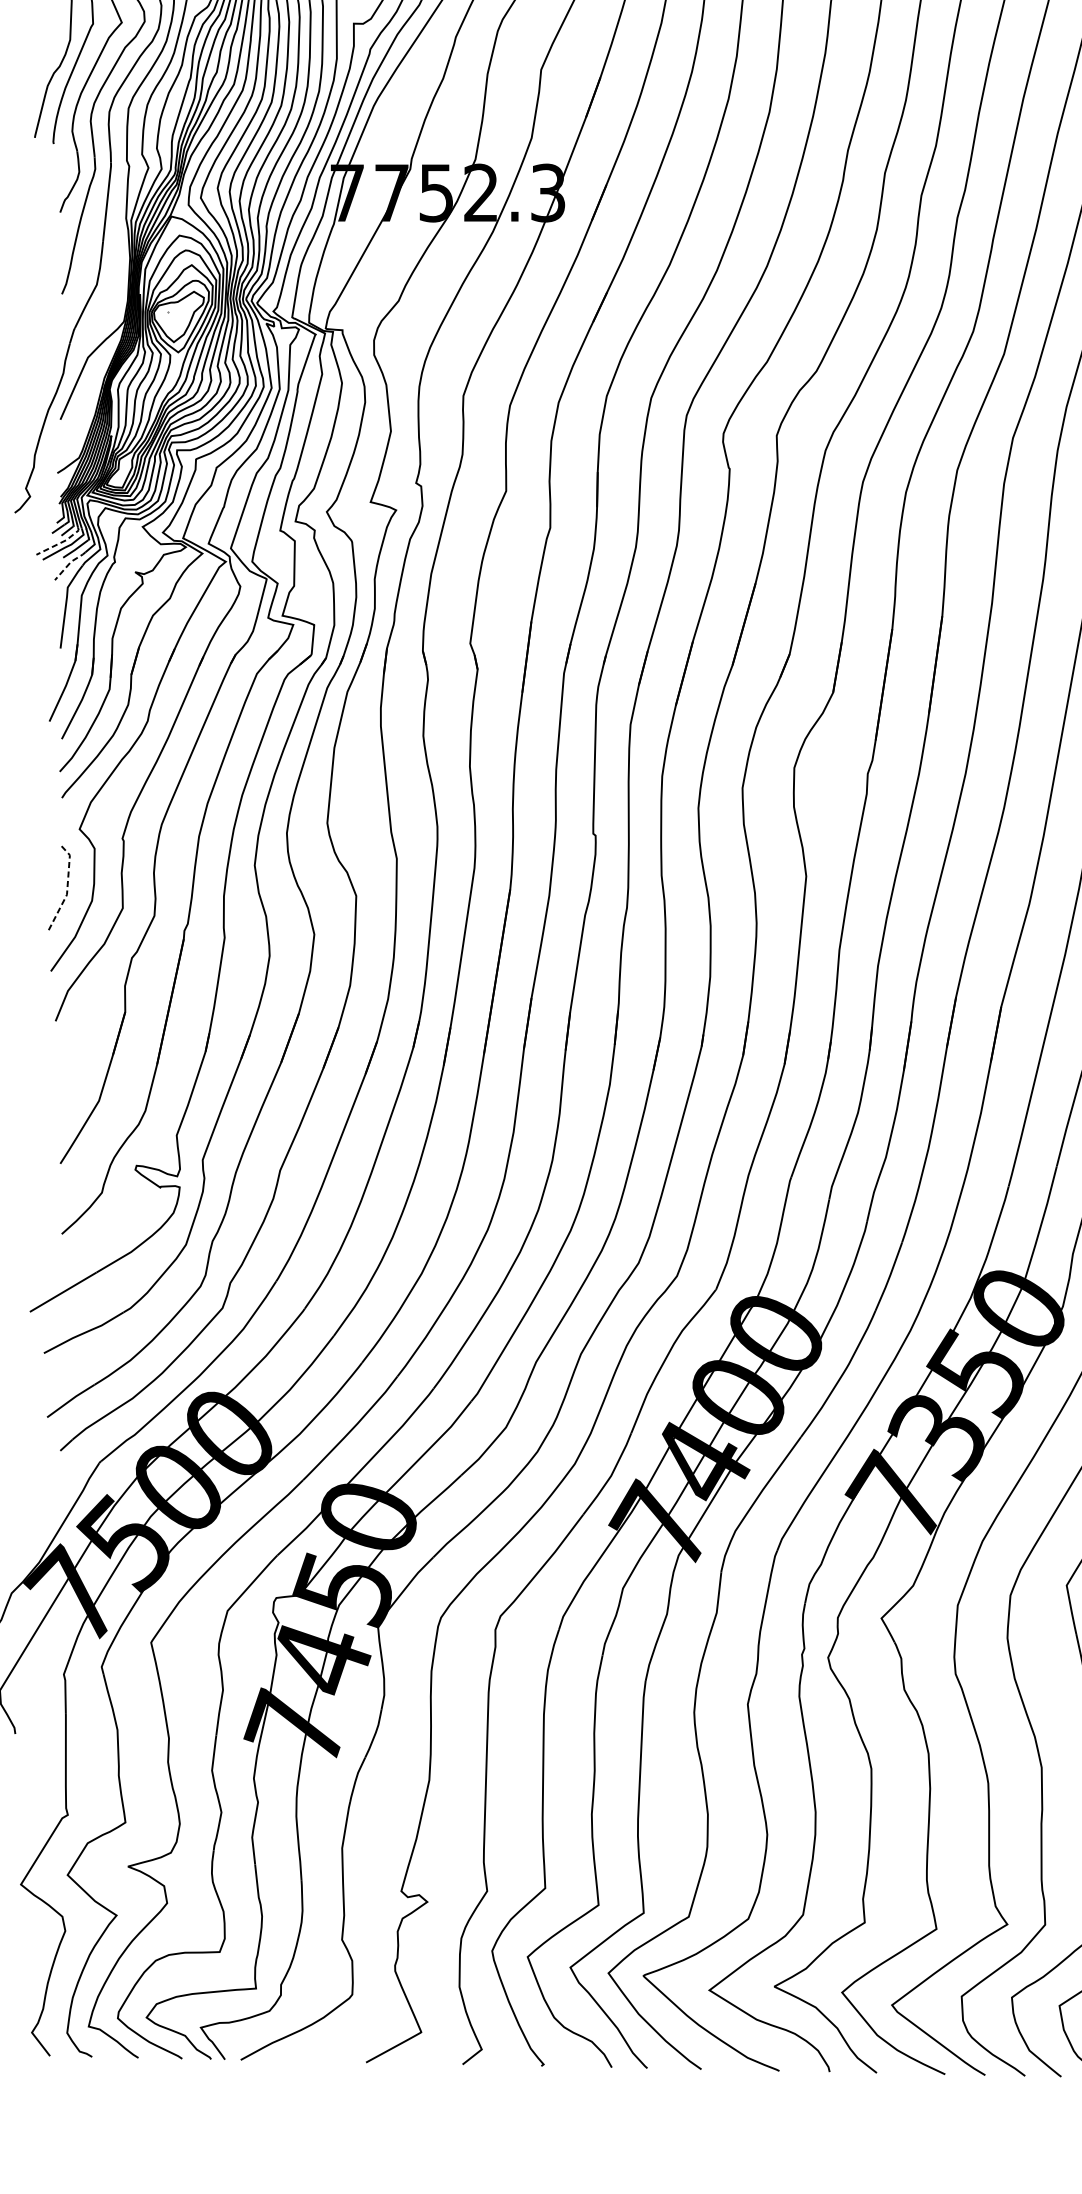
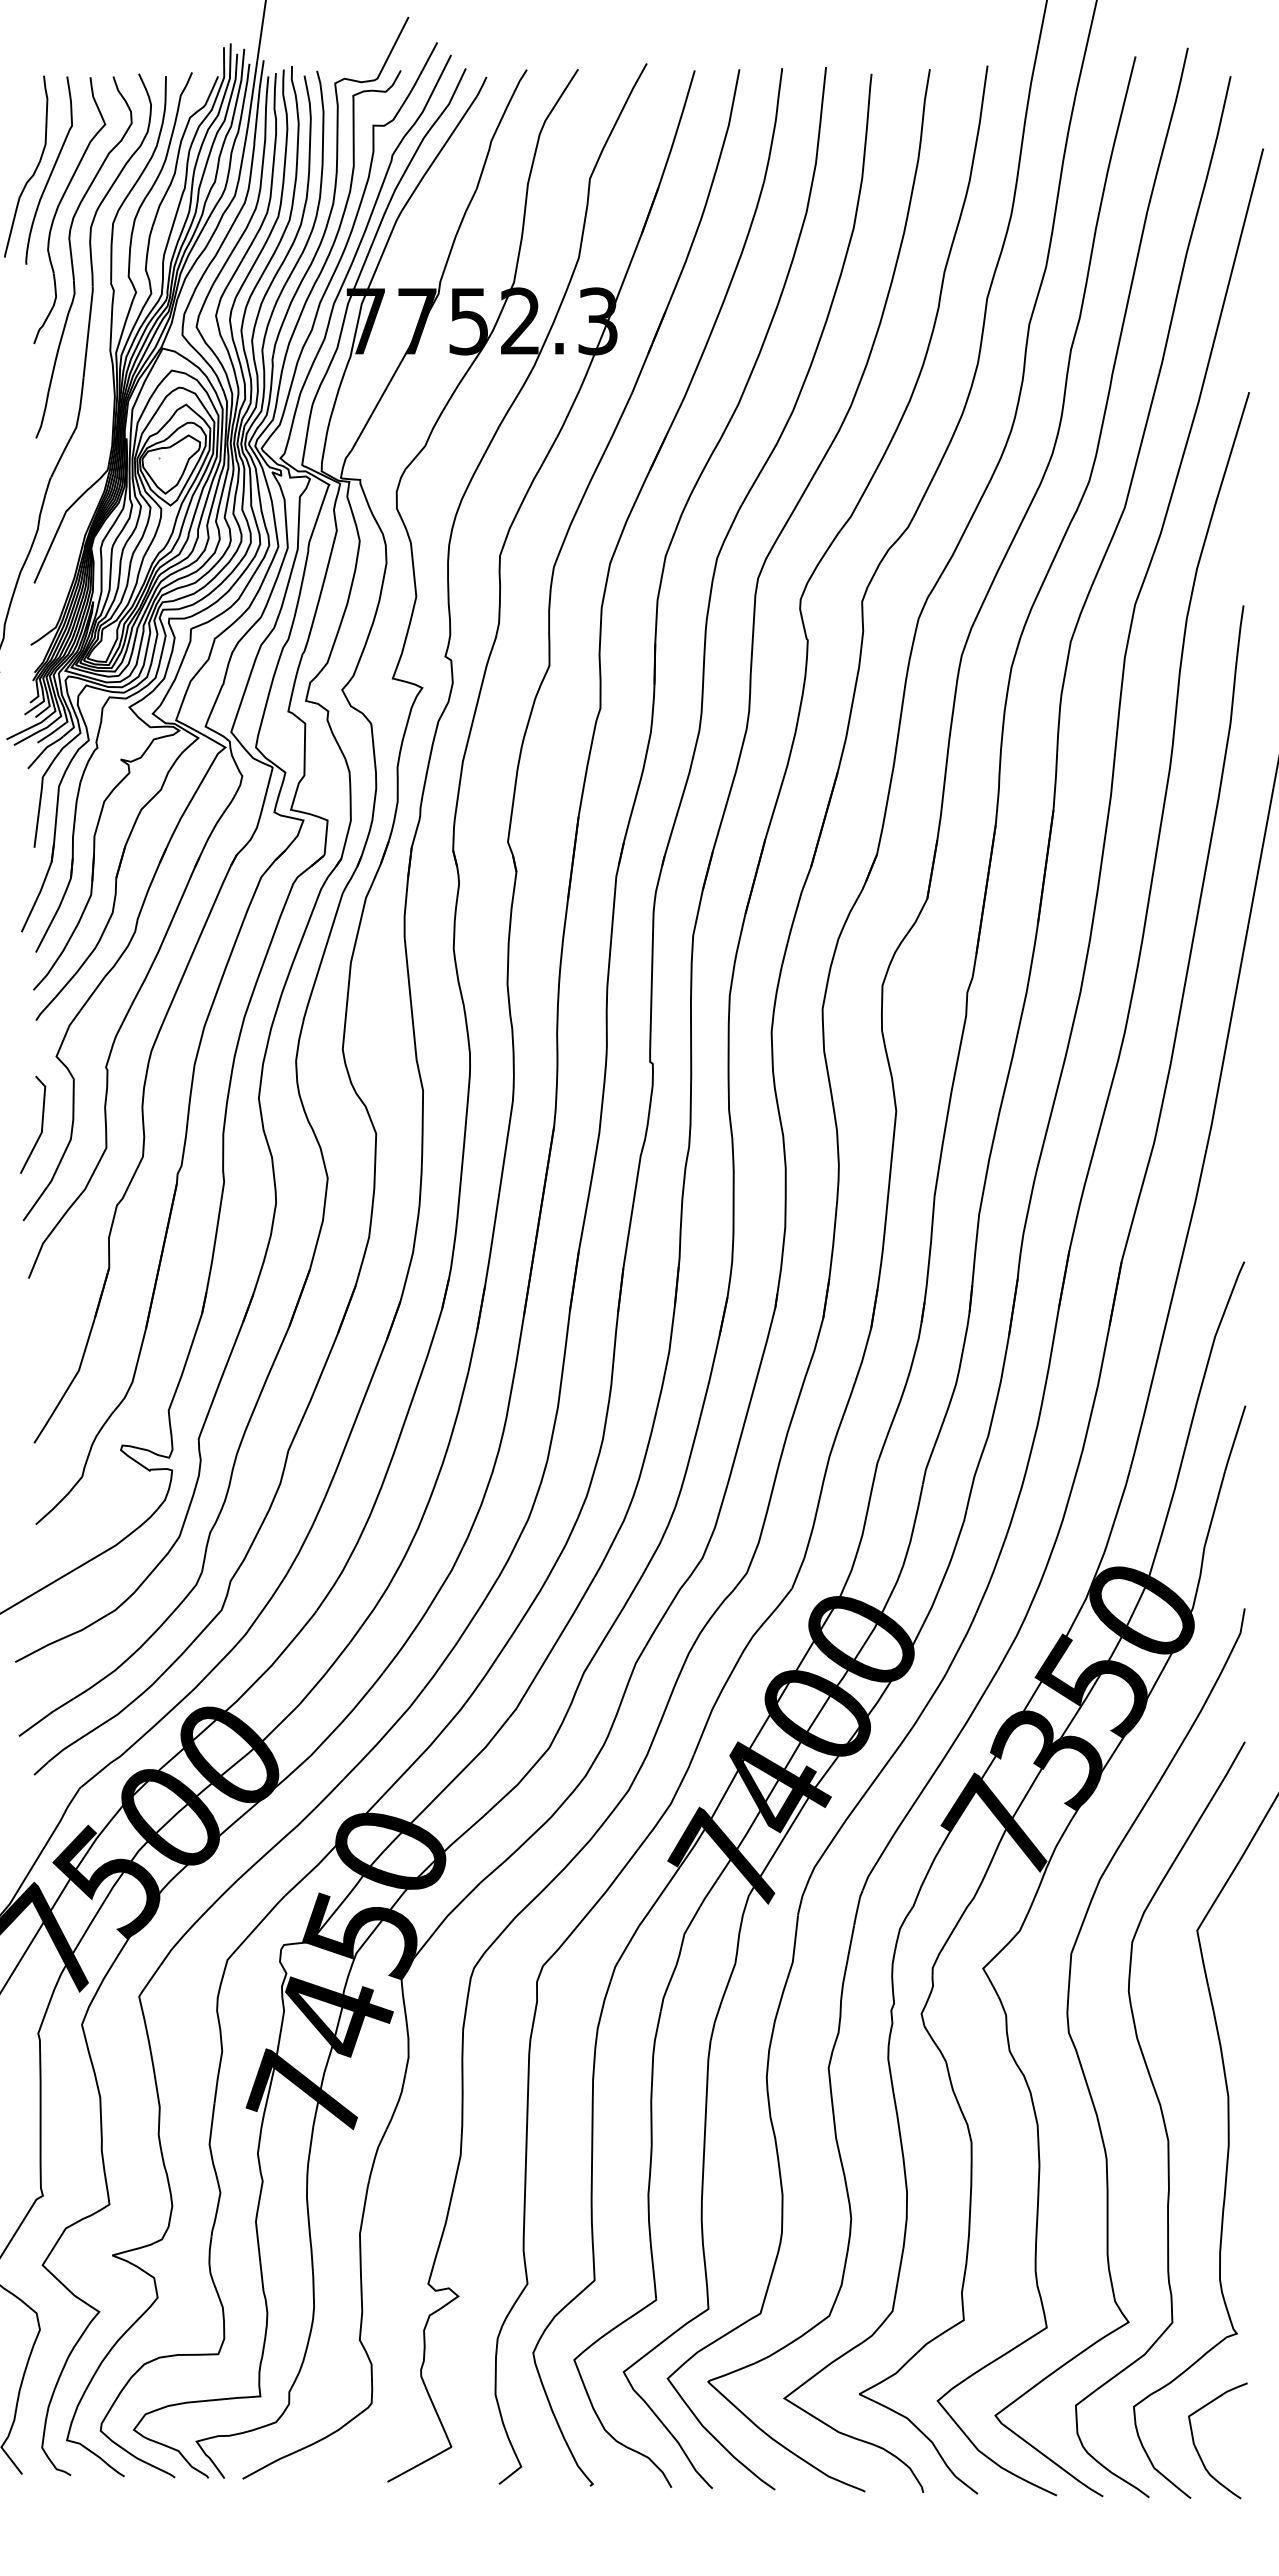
line: (61, 542) -> (35, 725), dashed -> solid
line: (69, 563) -> (44, 749), dashed -> solid
line: (67, 888) -> (42, 1125), dashed -> solid

